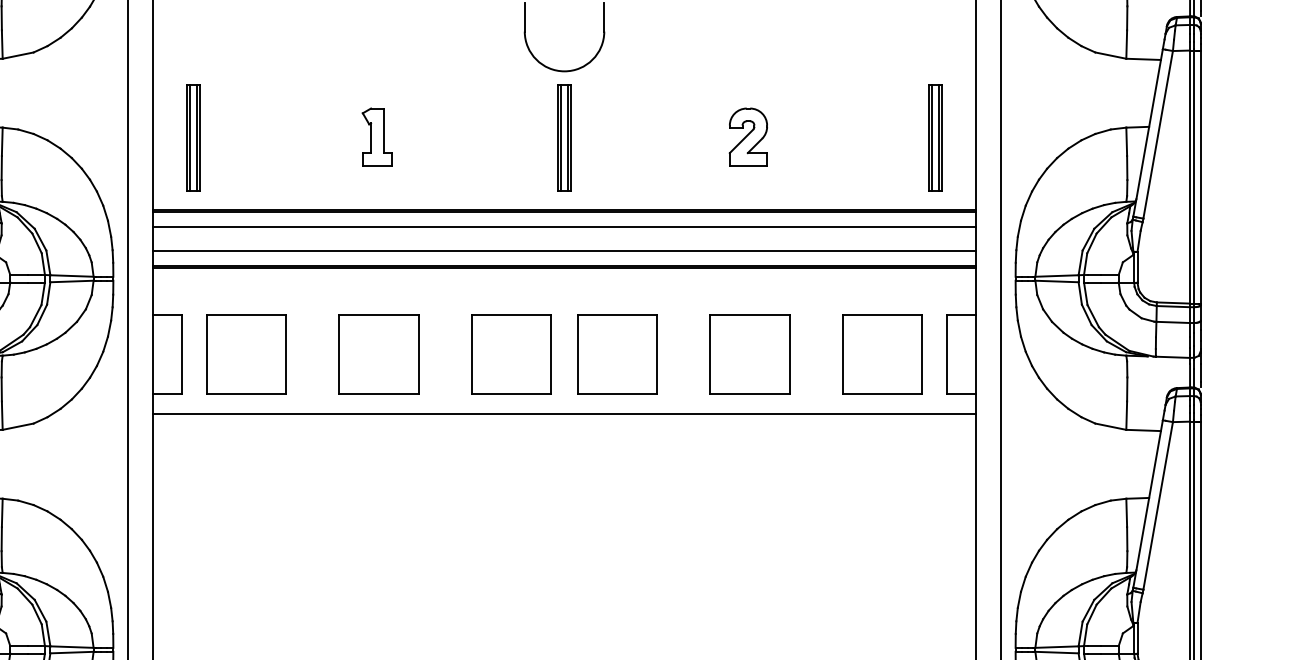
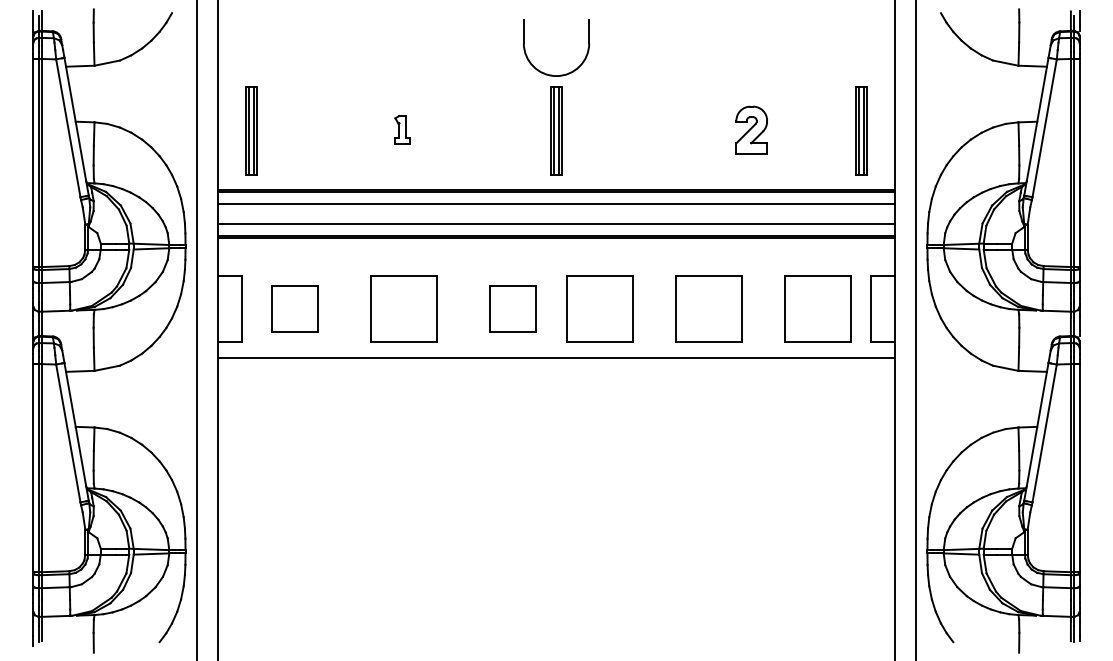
part: (377, 136) -> (402, 129), size x0.6
part: (748, 136) -> (751, 129), moved
part: (245, 354) -> (294, 308), size x0.7
part: (510, 354) -> (512, 308), size x0.7

